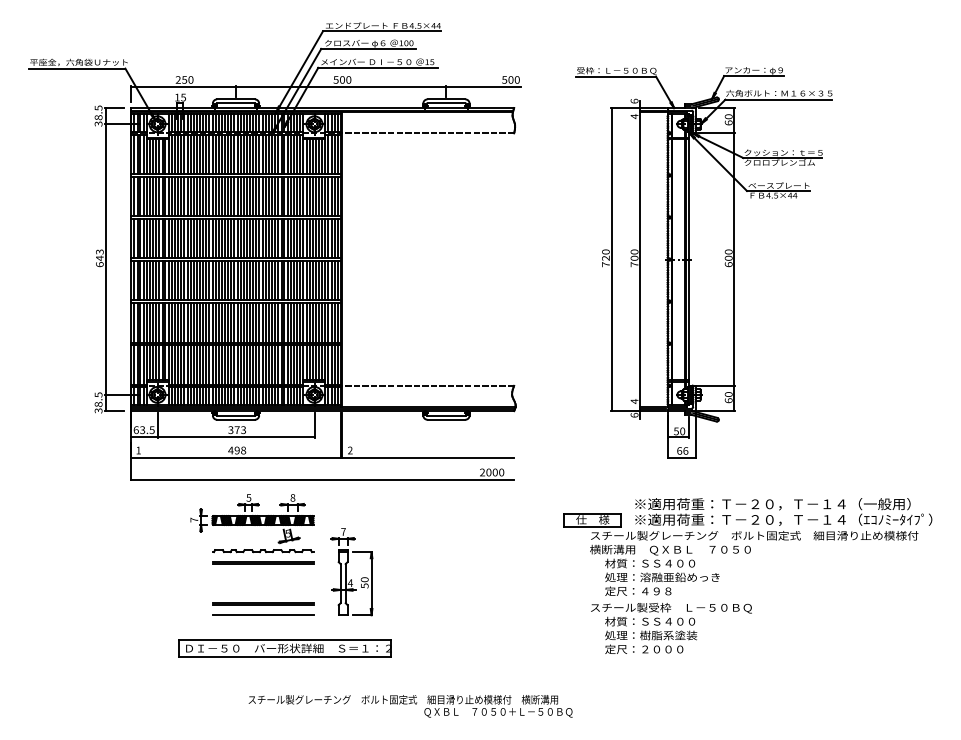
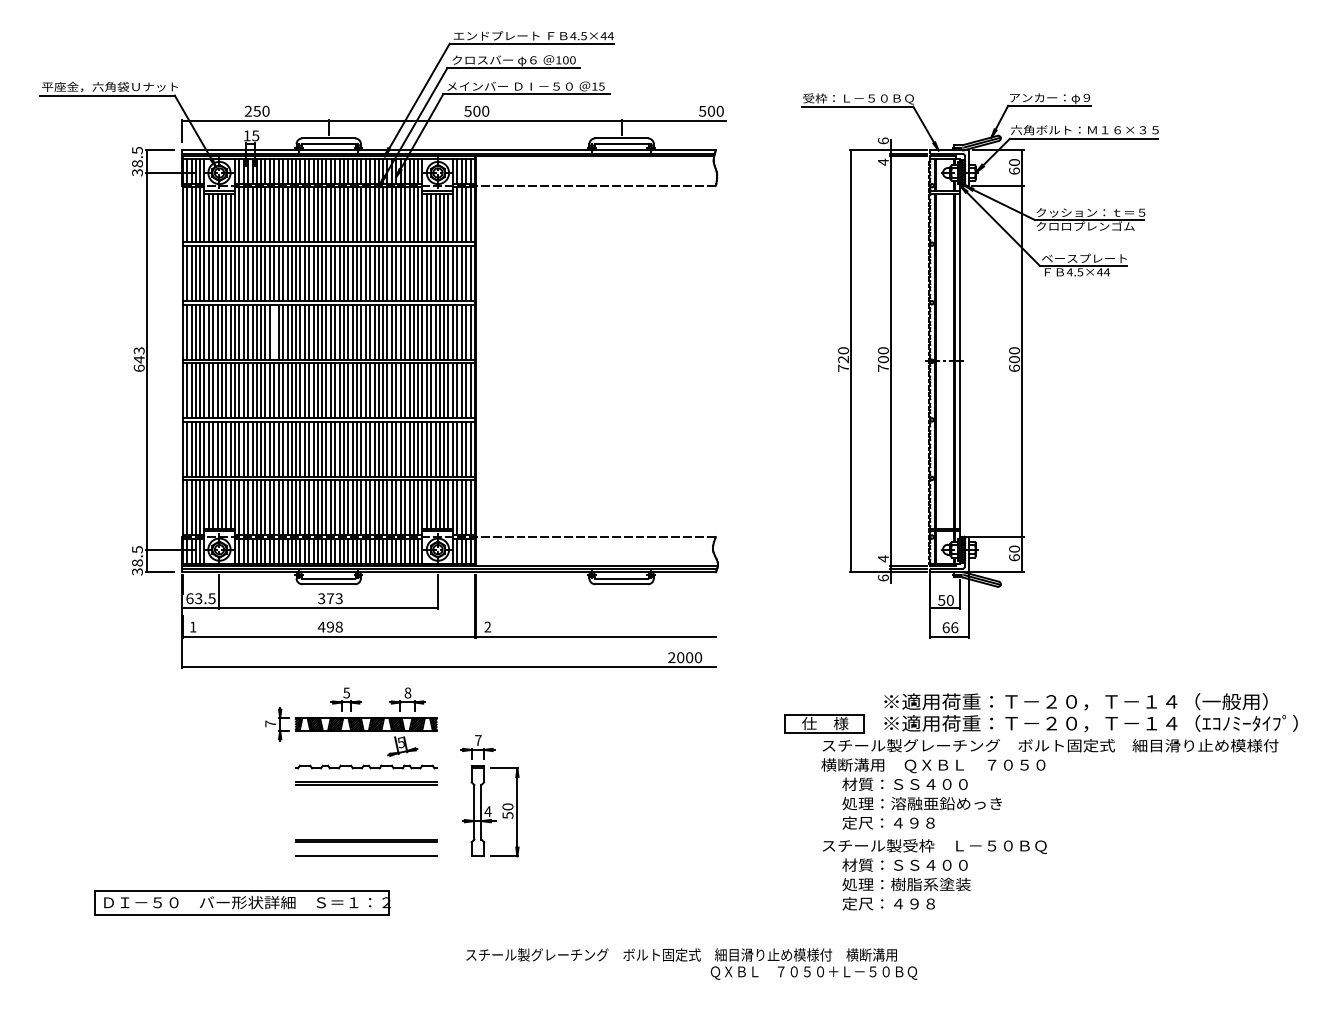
line: (197, 238) -> (274, 331), removed
part: (285, 648) -> (242, 902), moved
text: (662, 649) -> (922, 903), 定尺：２０００ -> 定尺：４９８
text: (410, 705) -> (691, 963), moved

